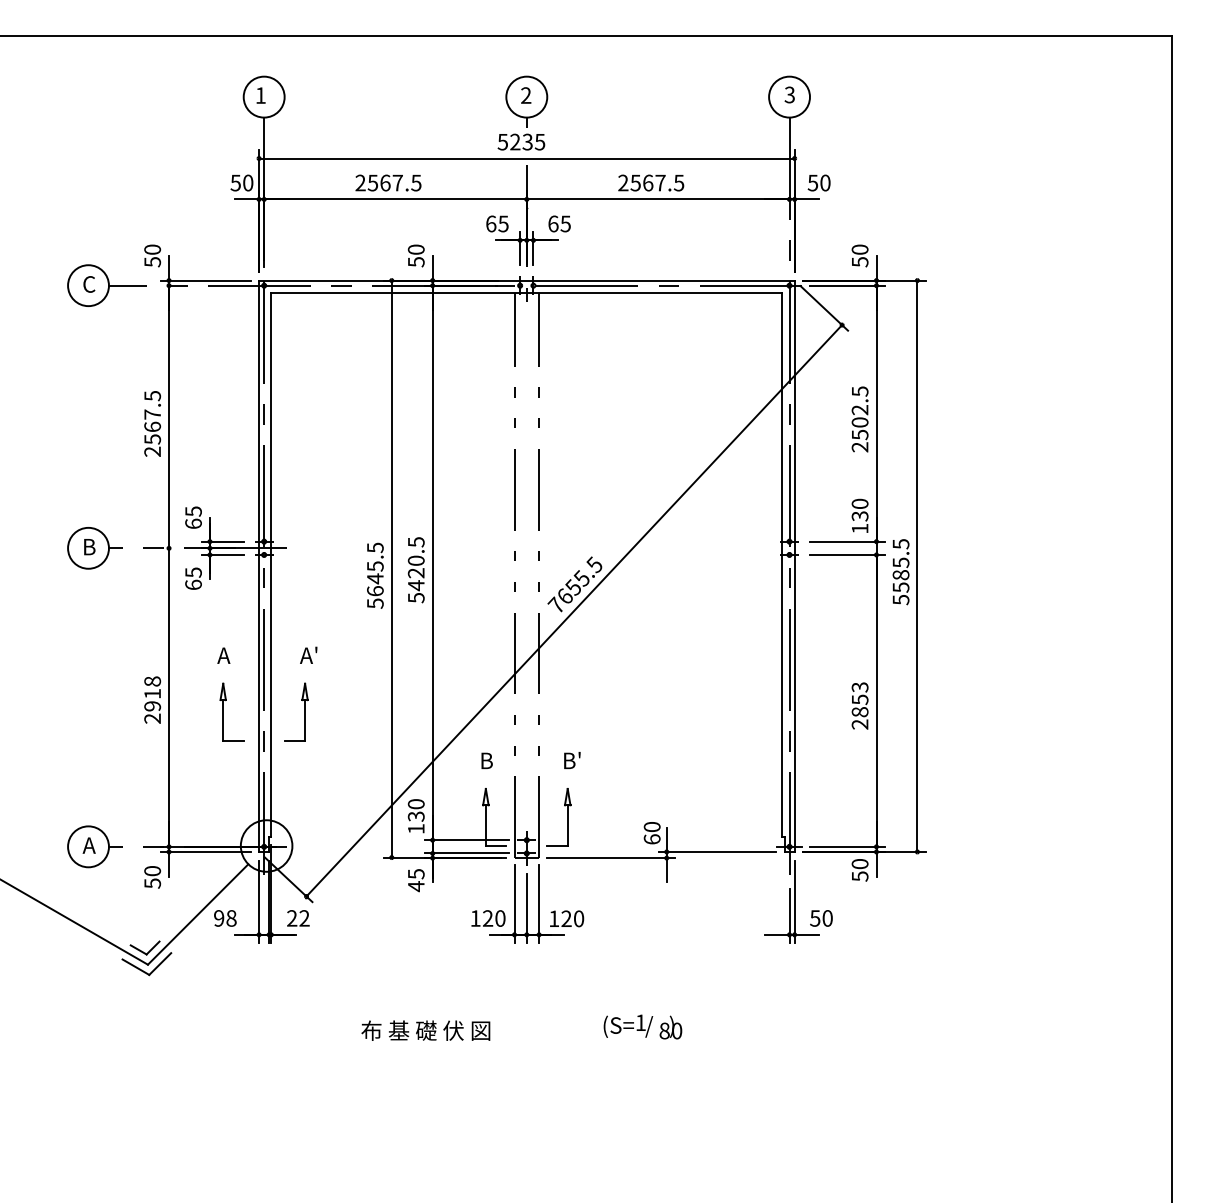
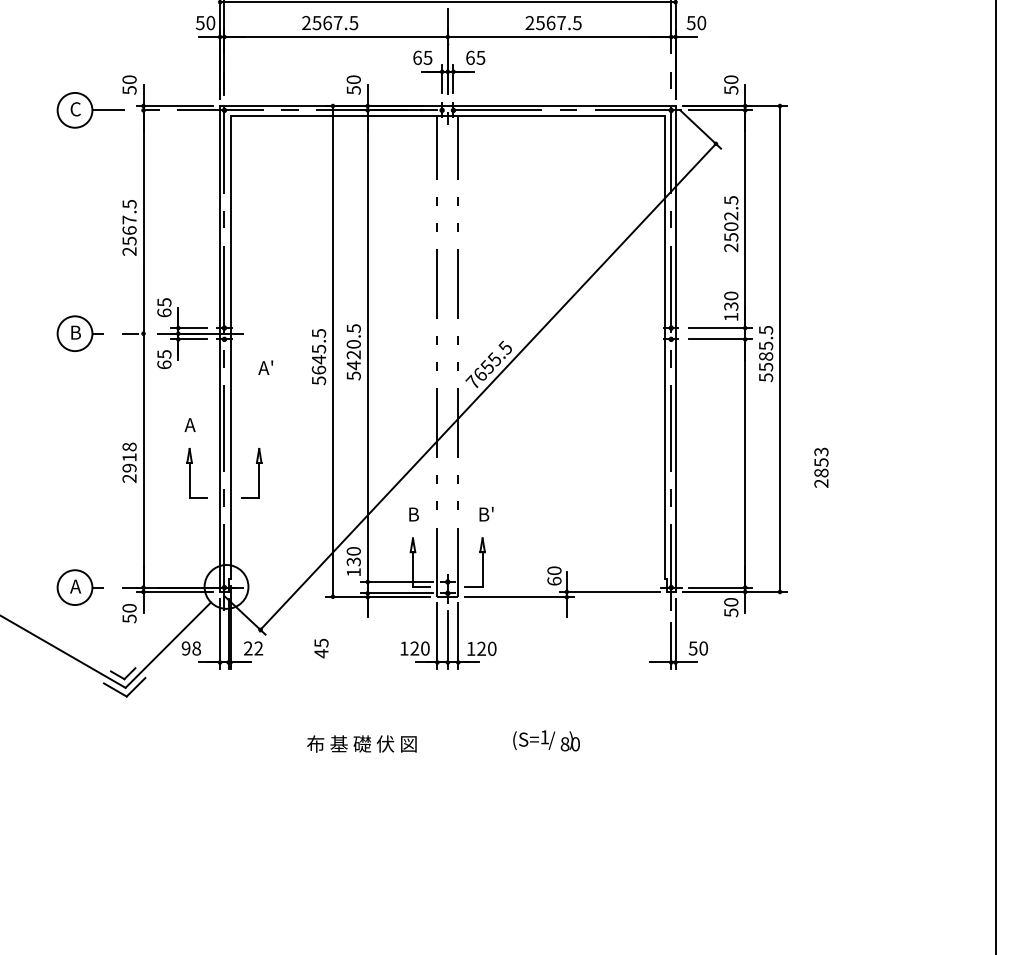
text: (308, 654) -> (265, 367), moved
text: (859, 705) -> (820, 467), moved
text: (416, 880) -> (321, 648), moved

